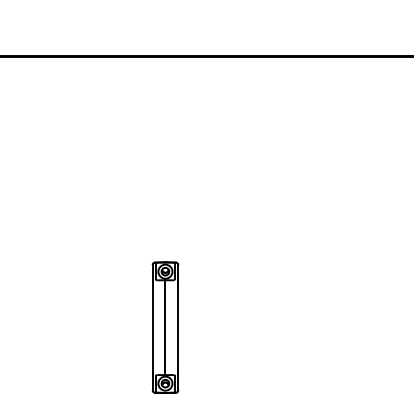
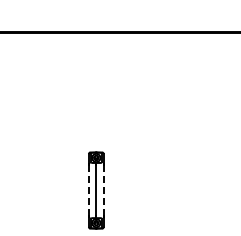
line: (152, 327) -> (88, 190), solid -> dashed
line: (177, 329) -> (103, 191), solid -> dashed

